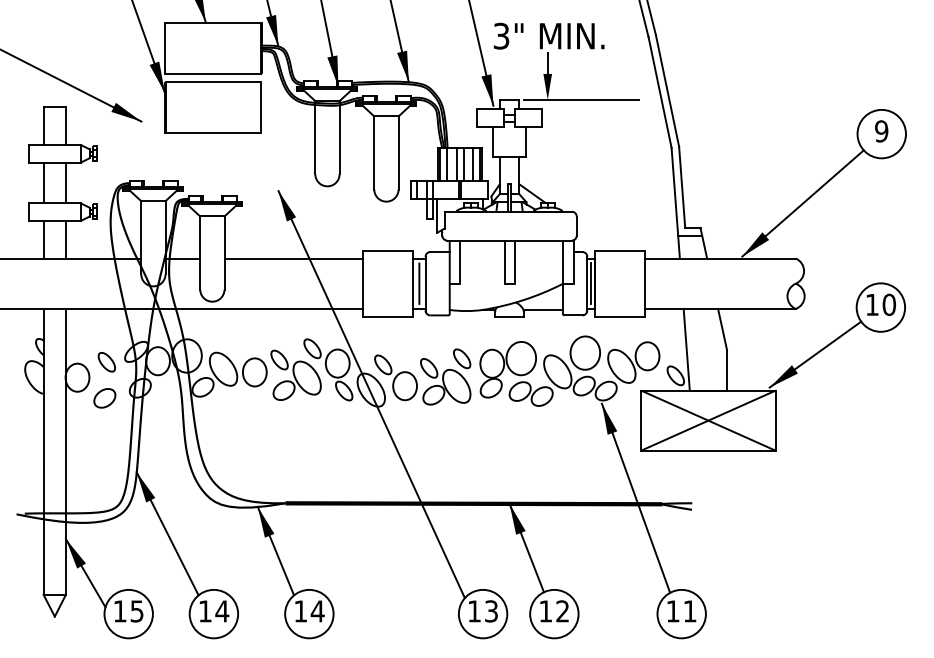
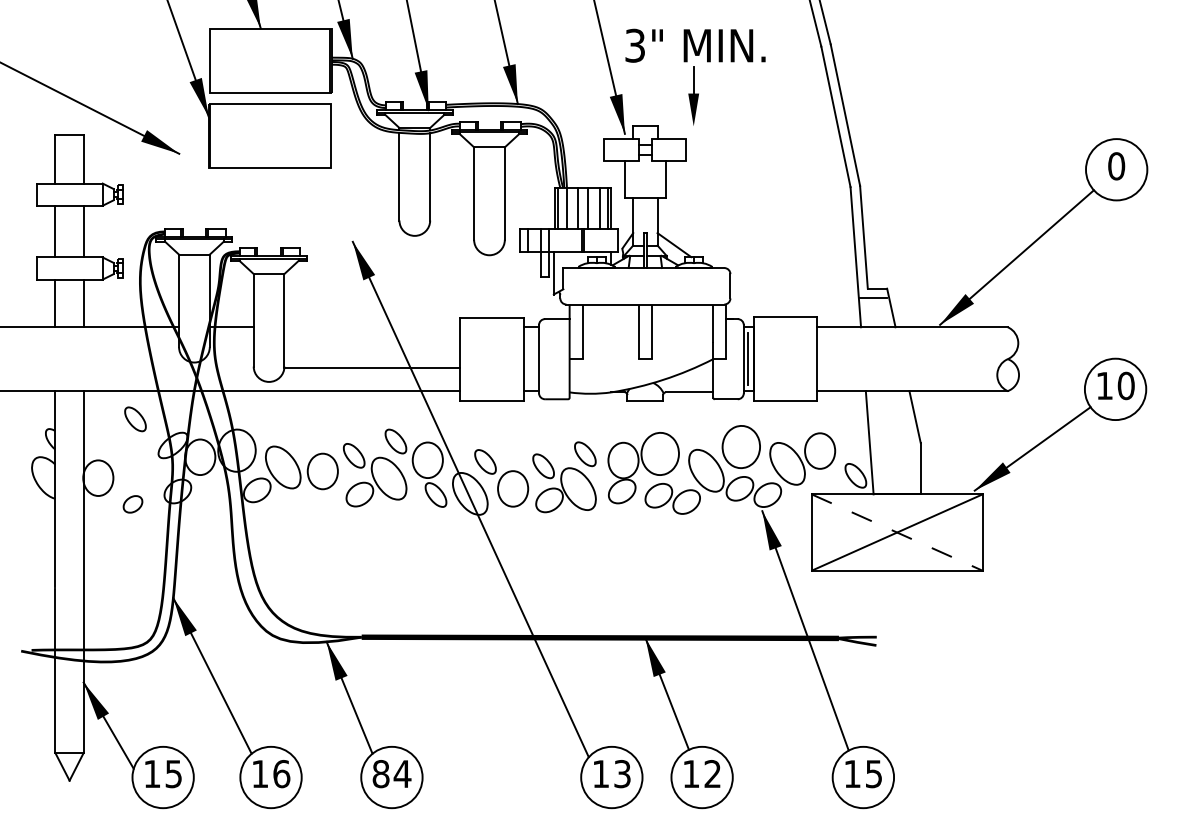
line: (580, 99) -> (735, 125), removed
text: (881, 131) -> (1116, 166), 9 -> 0
line: (293, 258) -> (371, 367), moved
line: (419, 283) -> (531, 358), removed
part: (106, 362) -> (135, 419), moved
part: (104, 398) -> (132, 504), size x0.7
line: (708, 420) -> (897, 532), solid -> dashed
text: (222, 611) -> (281, 774), 14 -> 16
text: (300, 611) -> (380, 774), 14 -> 84
text: (689, 611) -> (873, 774), 11 -> 15

